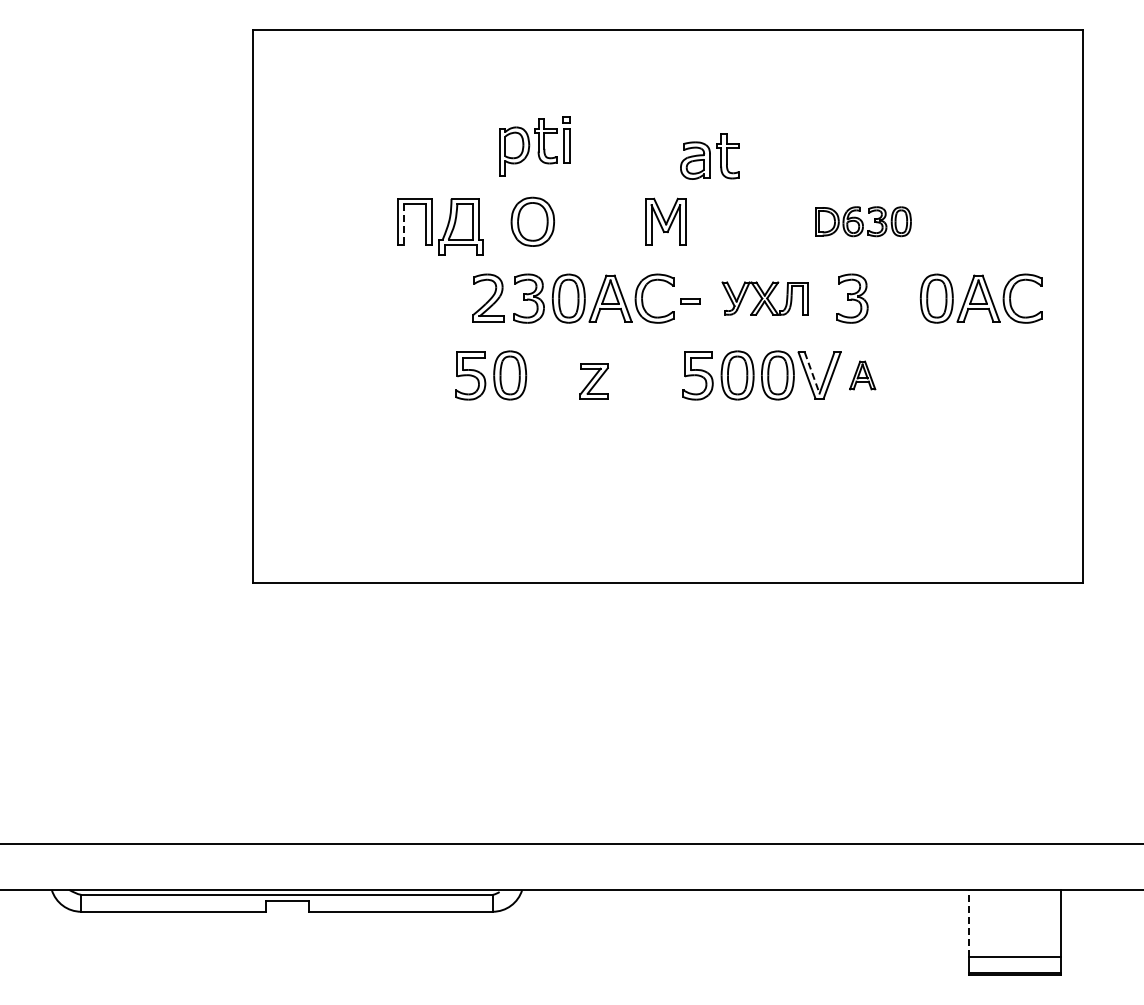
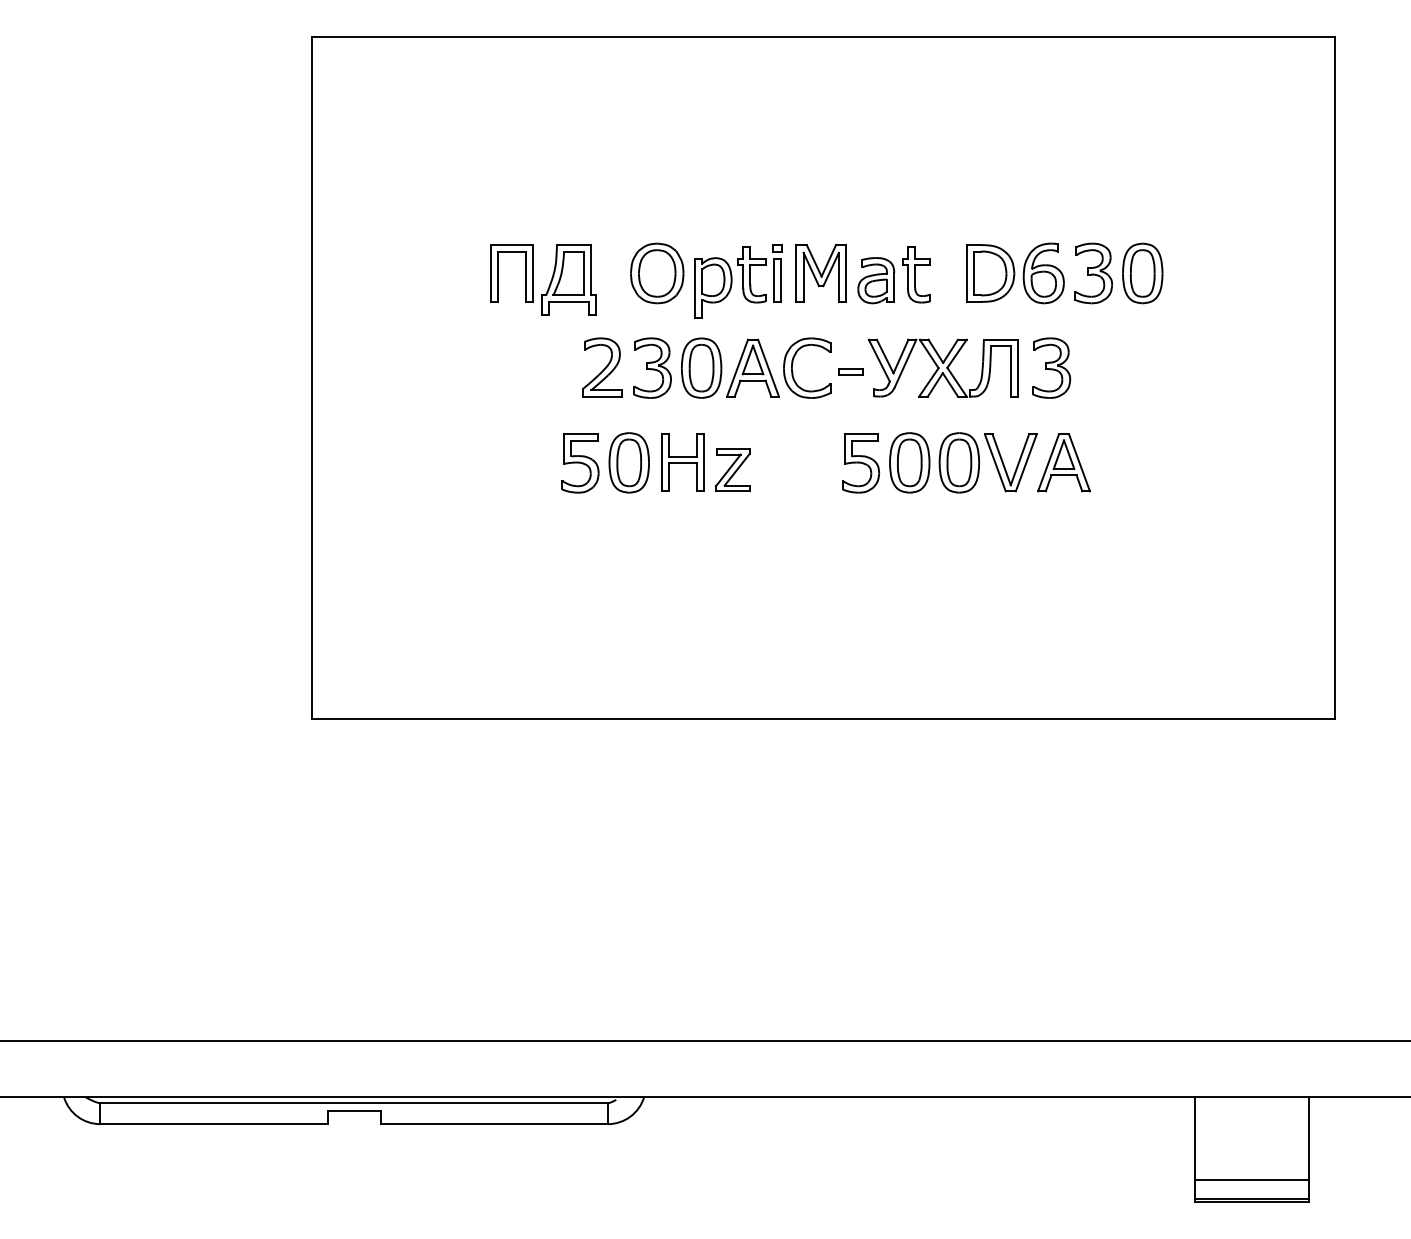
part: (534, 146) -> (738, 281), moved
part: (709, 156) -> (893, 275), moved
part: (863, 221) -> (1064, 272), size x1.67
line: (403, 225) -> (497, 277), dashed -> solid
part: (764, 298) -> (942, 367), size x1.43
part: (980, 298) -> (1209, 367), removed
line: (812, 373) -> (1002, 460), dashed -> solid
part: (553, 375) -> (682, 462), added
part: (862, 375) -> (1063, 462), size x1.67
line: (968, 923) -> (1194, 1138), dashed -> solid

